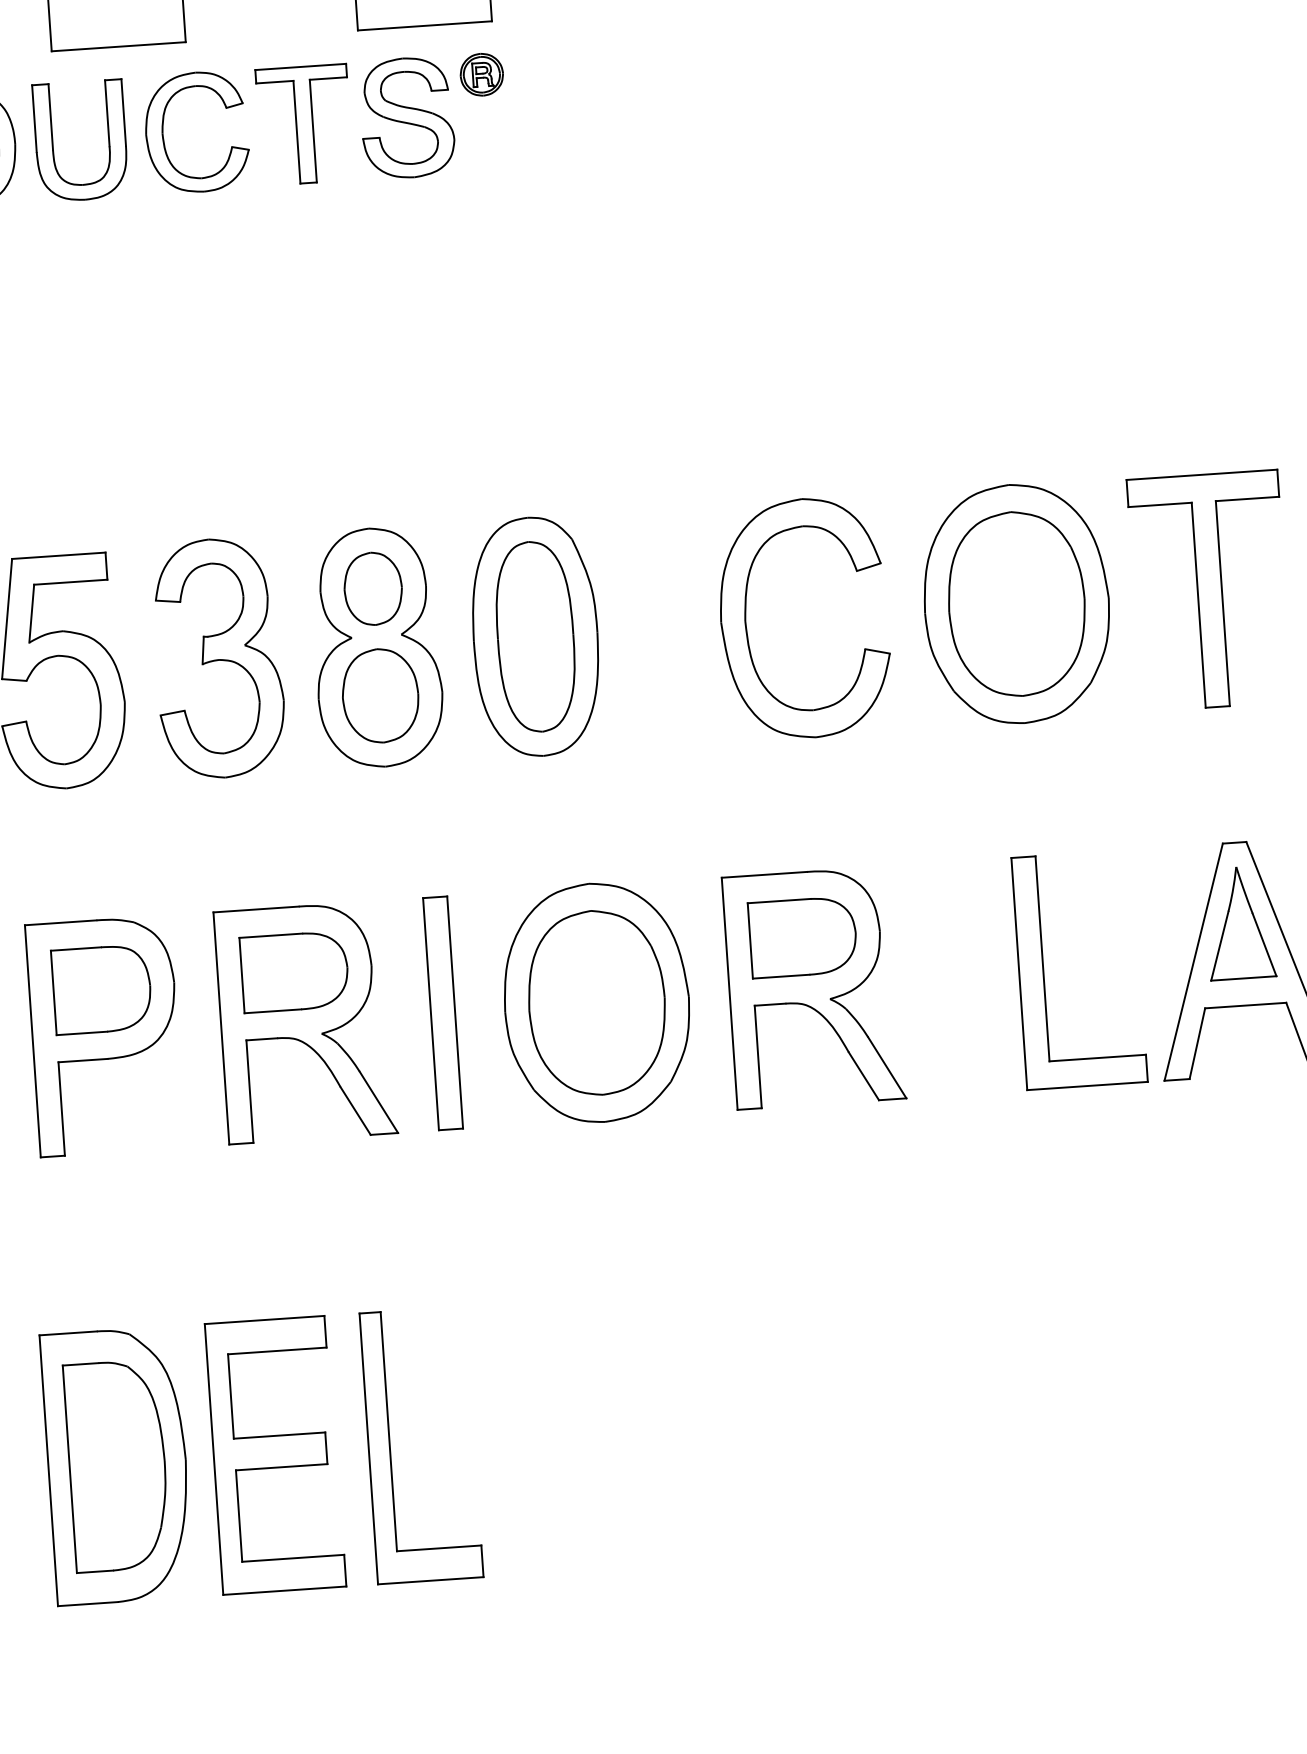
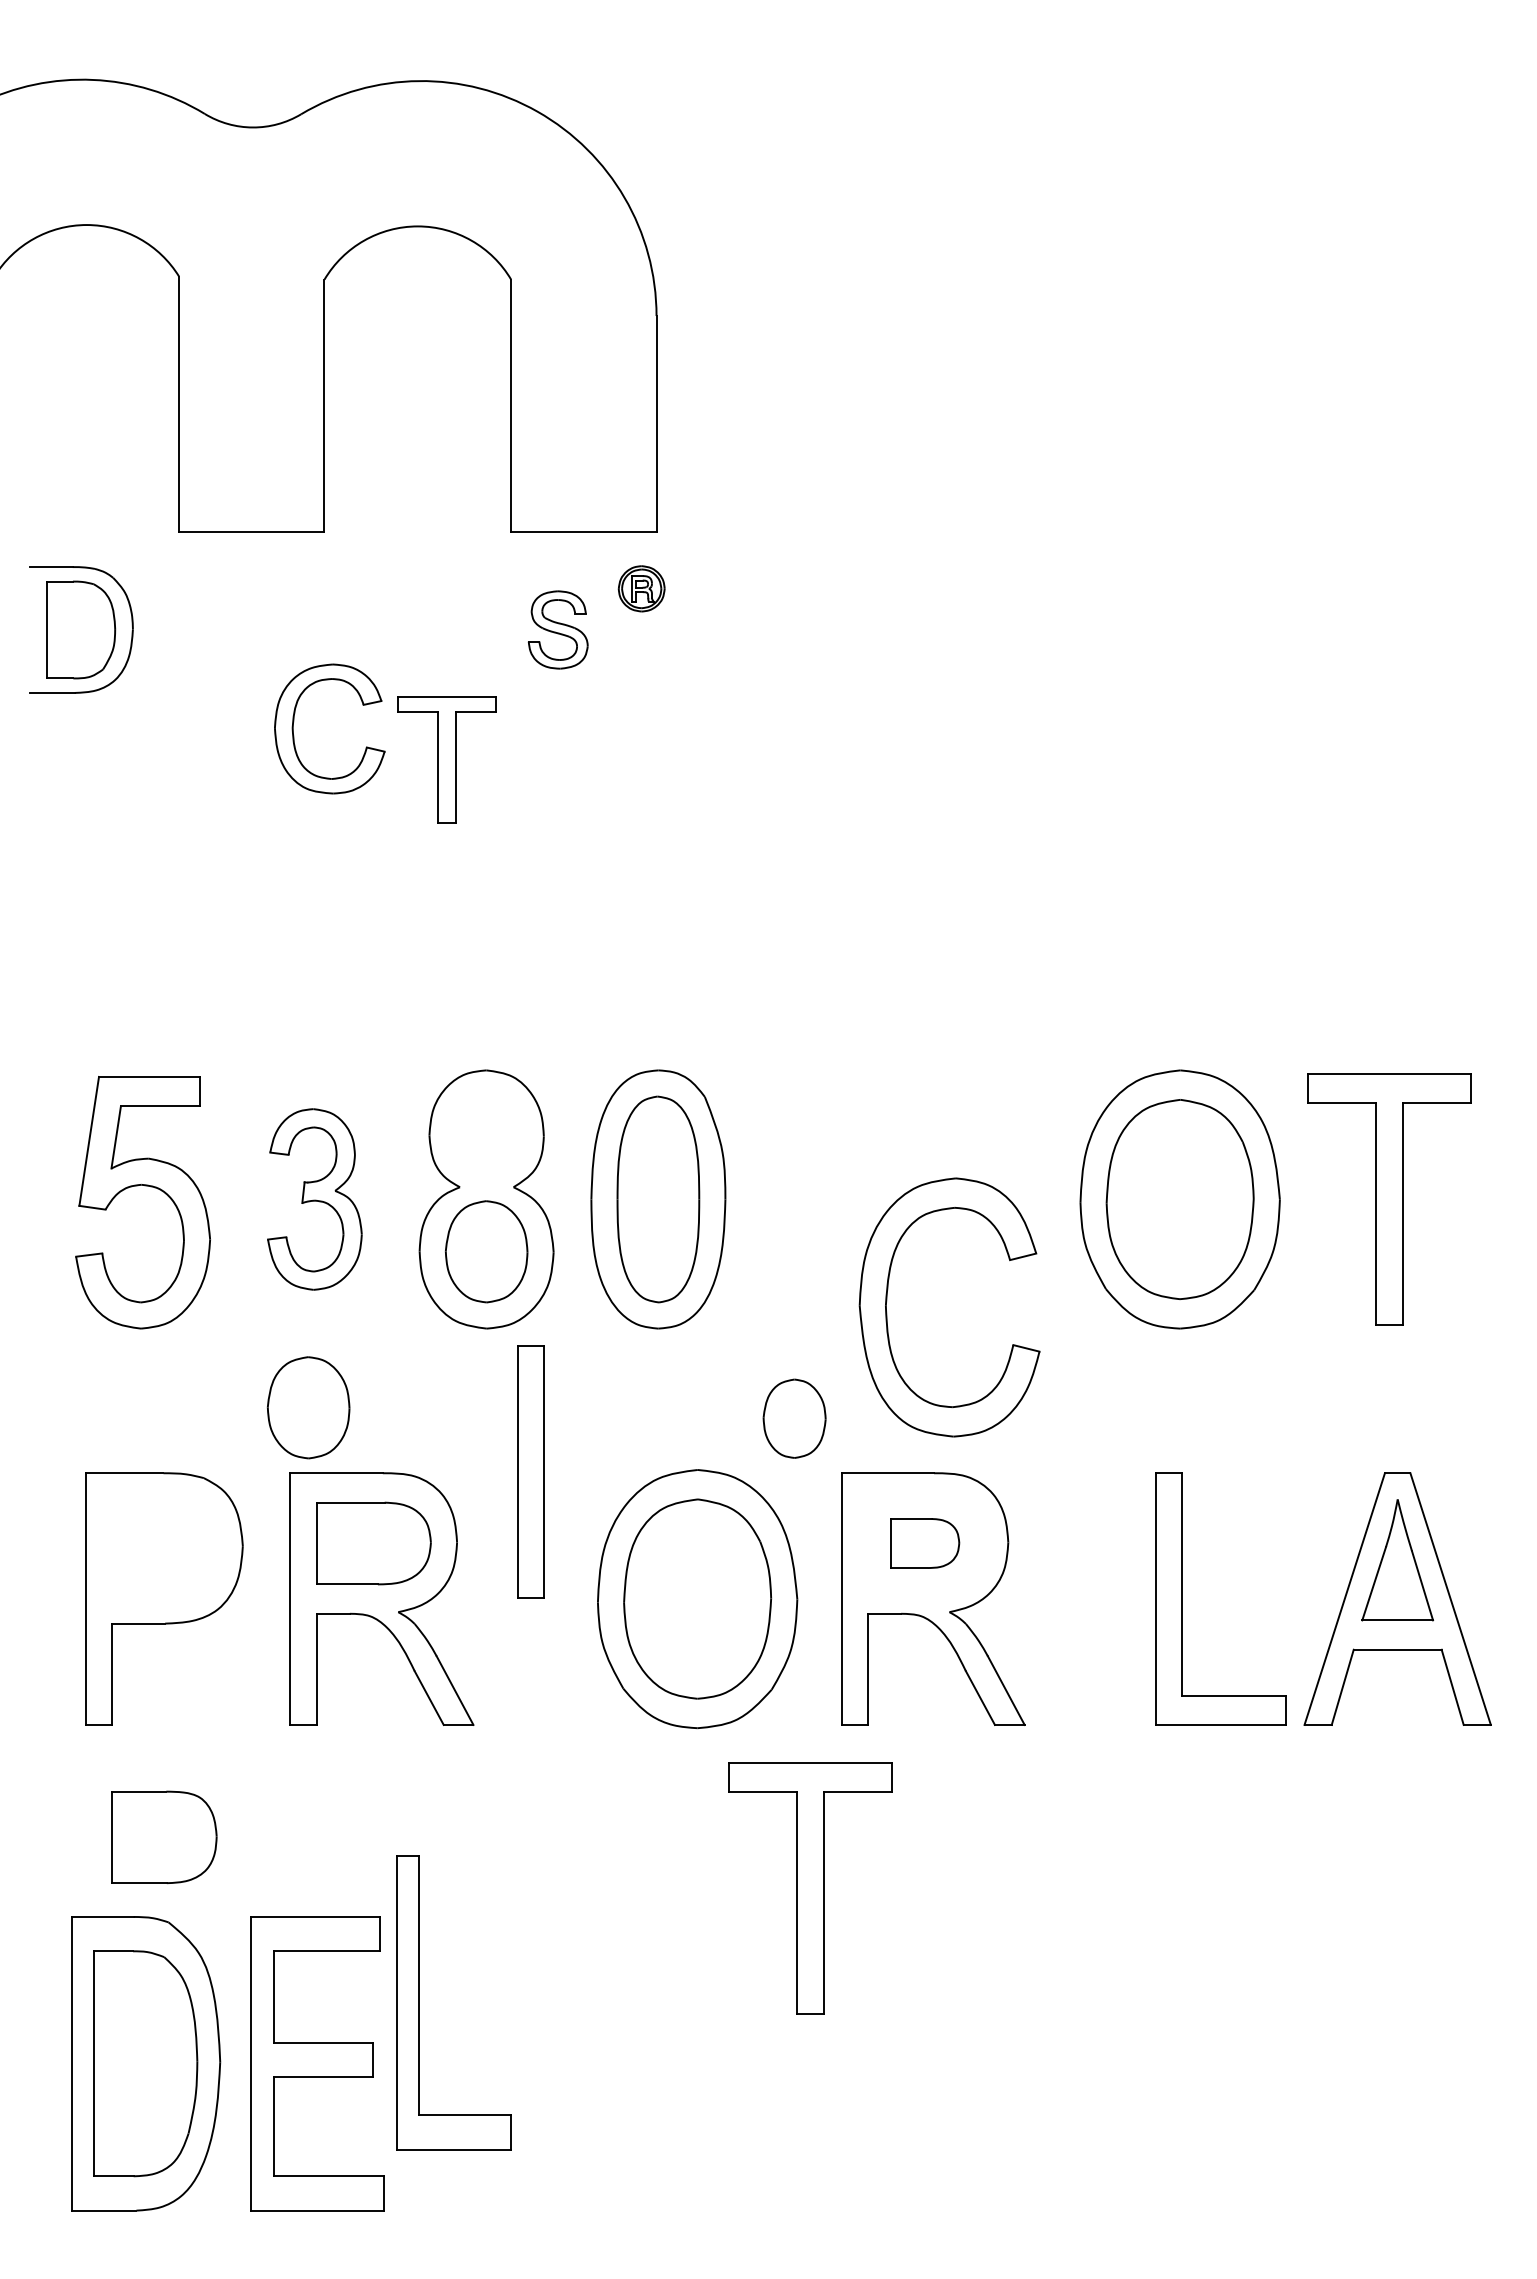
part: (407, 117) -> (558, 629), size x0.6
part: (304, 124) -> (446, 759), moved
part: (163, 127) -> (294, 721), moved
part: (52, 142) -> (173, 630), removed
part: (373, 588) -> (794, 1418), moved
part: (747, 627) -> (887, 1312), moved
part: (218, 658) -> (314, 1199), size x0.7
part: (226, 850) -> (308, 1407), added
part: (802, 937) -> (924, 1543), size x0.6
part: (102, 989) -> (164, 1837), moved
part: (442, 1012) -> (530, 1471), moved
part: (719, 1262) -> (810, 1888), added
part: (389, 1447) -> (419, 2002), moved

